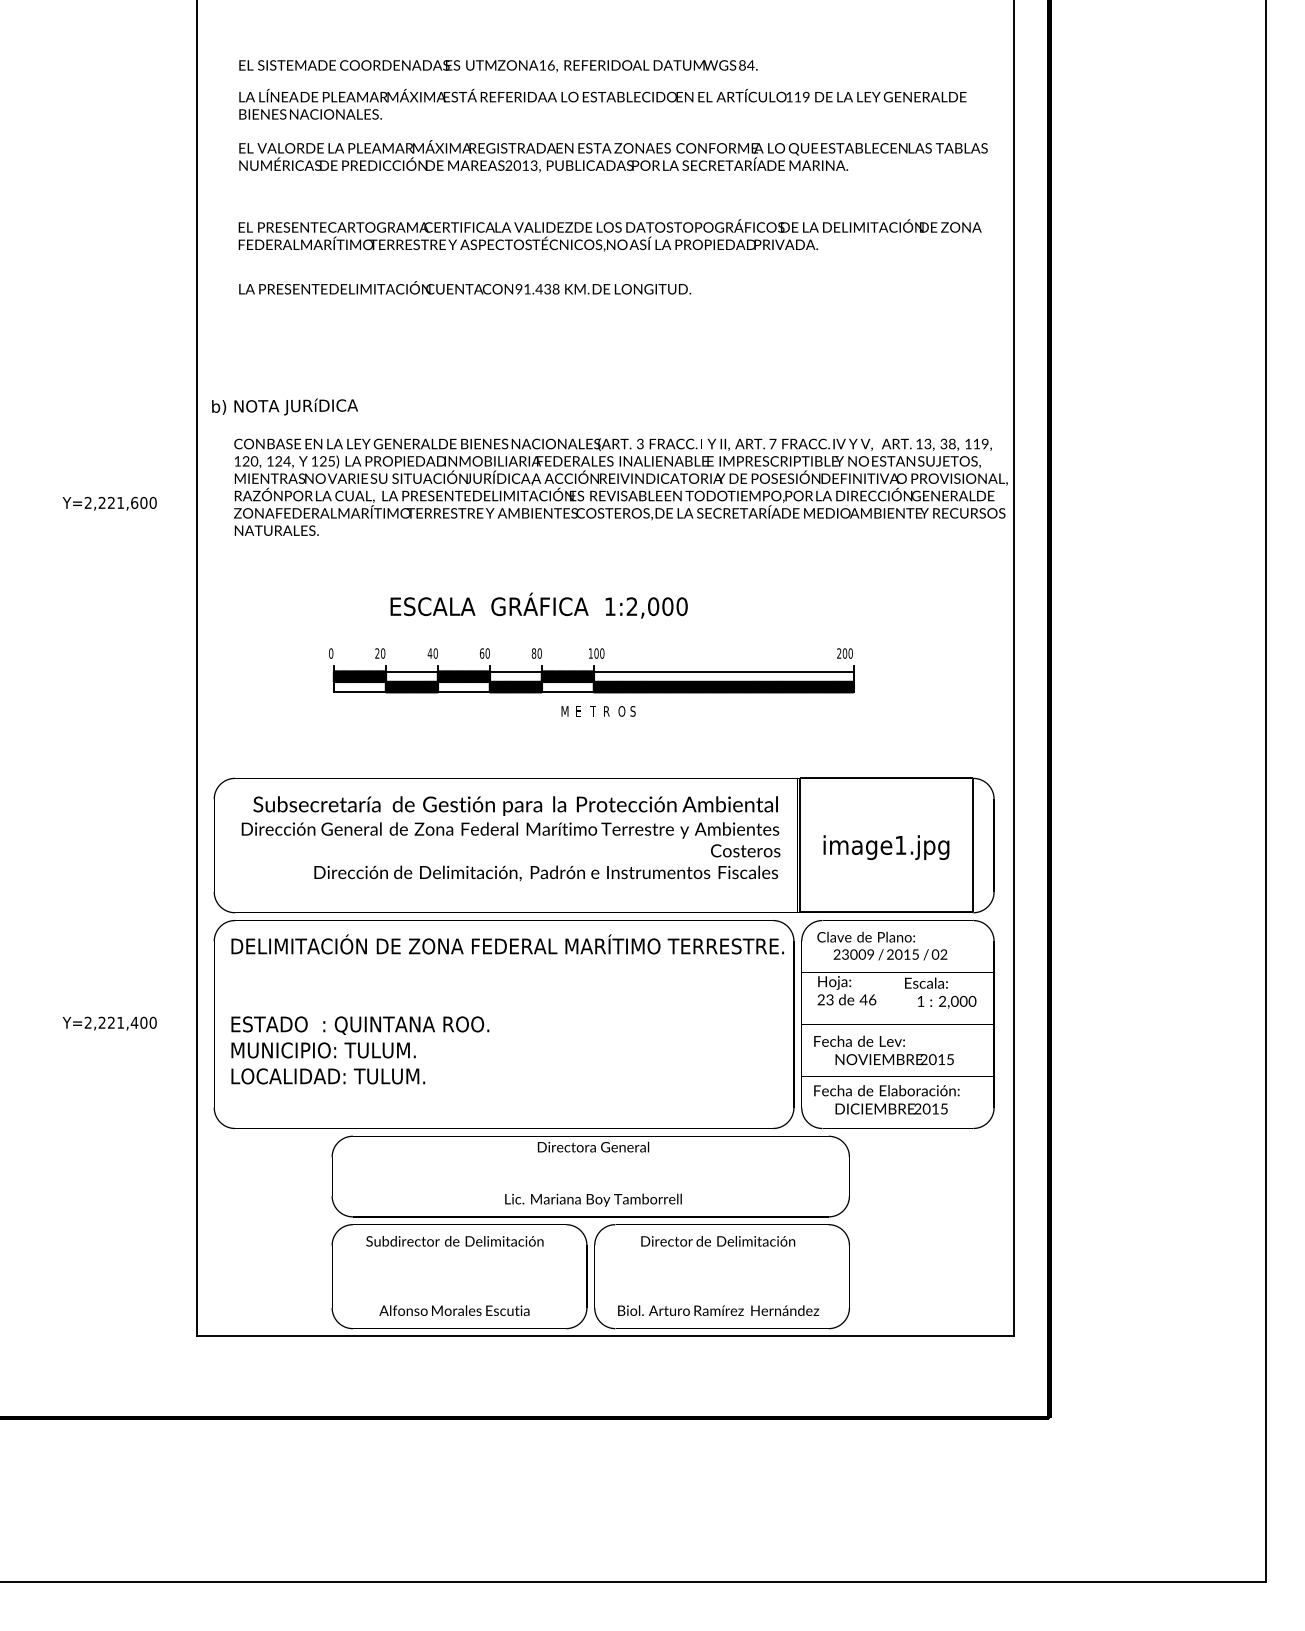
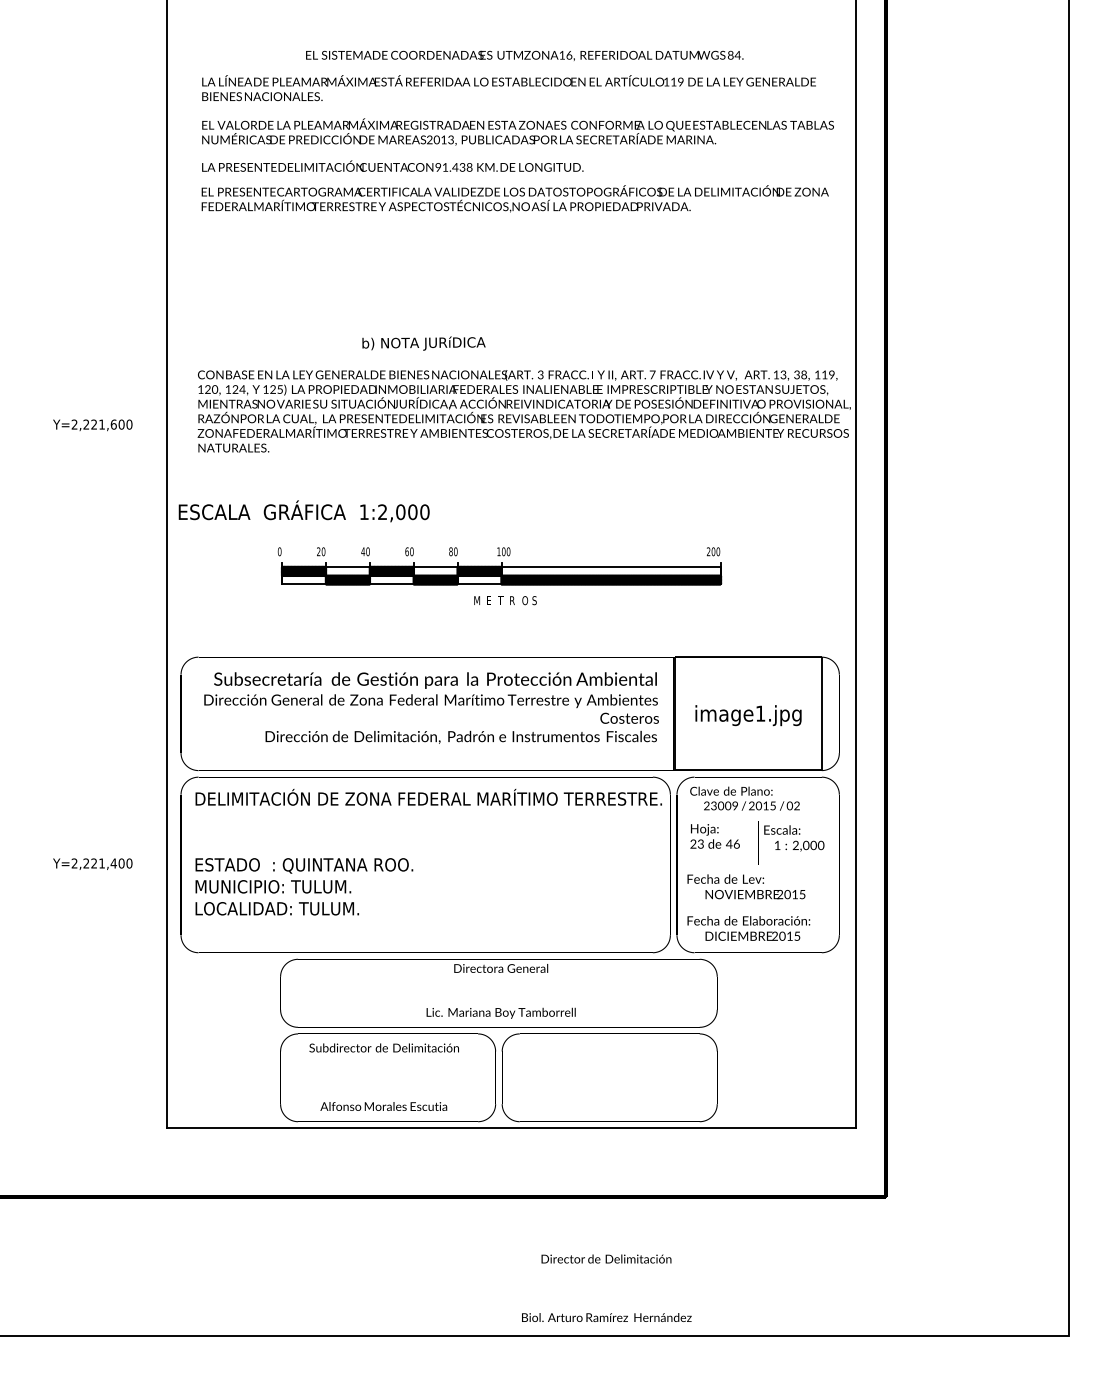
text: (498, 66) -> (524, 56), moved
text: (465, 287) -> (393, 165), moved
text: (284, 406) -> (423, 343), moved
text: (538, 605) -> (303, 511), moved
text: (718, 1275) -> (606, 1287), moved

